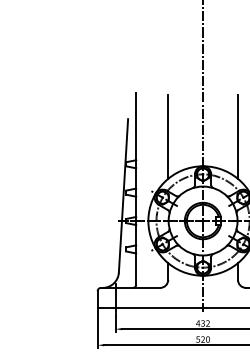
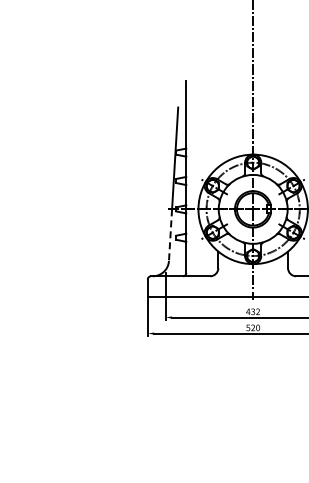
line: (168, 137) -> (218, 125), removed
line: (238, 137) -> (288, 125), removed
line: (120, 247) -> (170, 235), solid -> dashed

